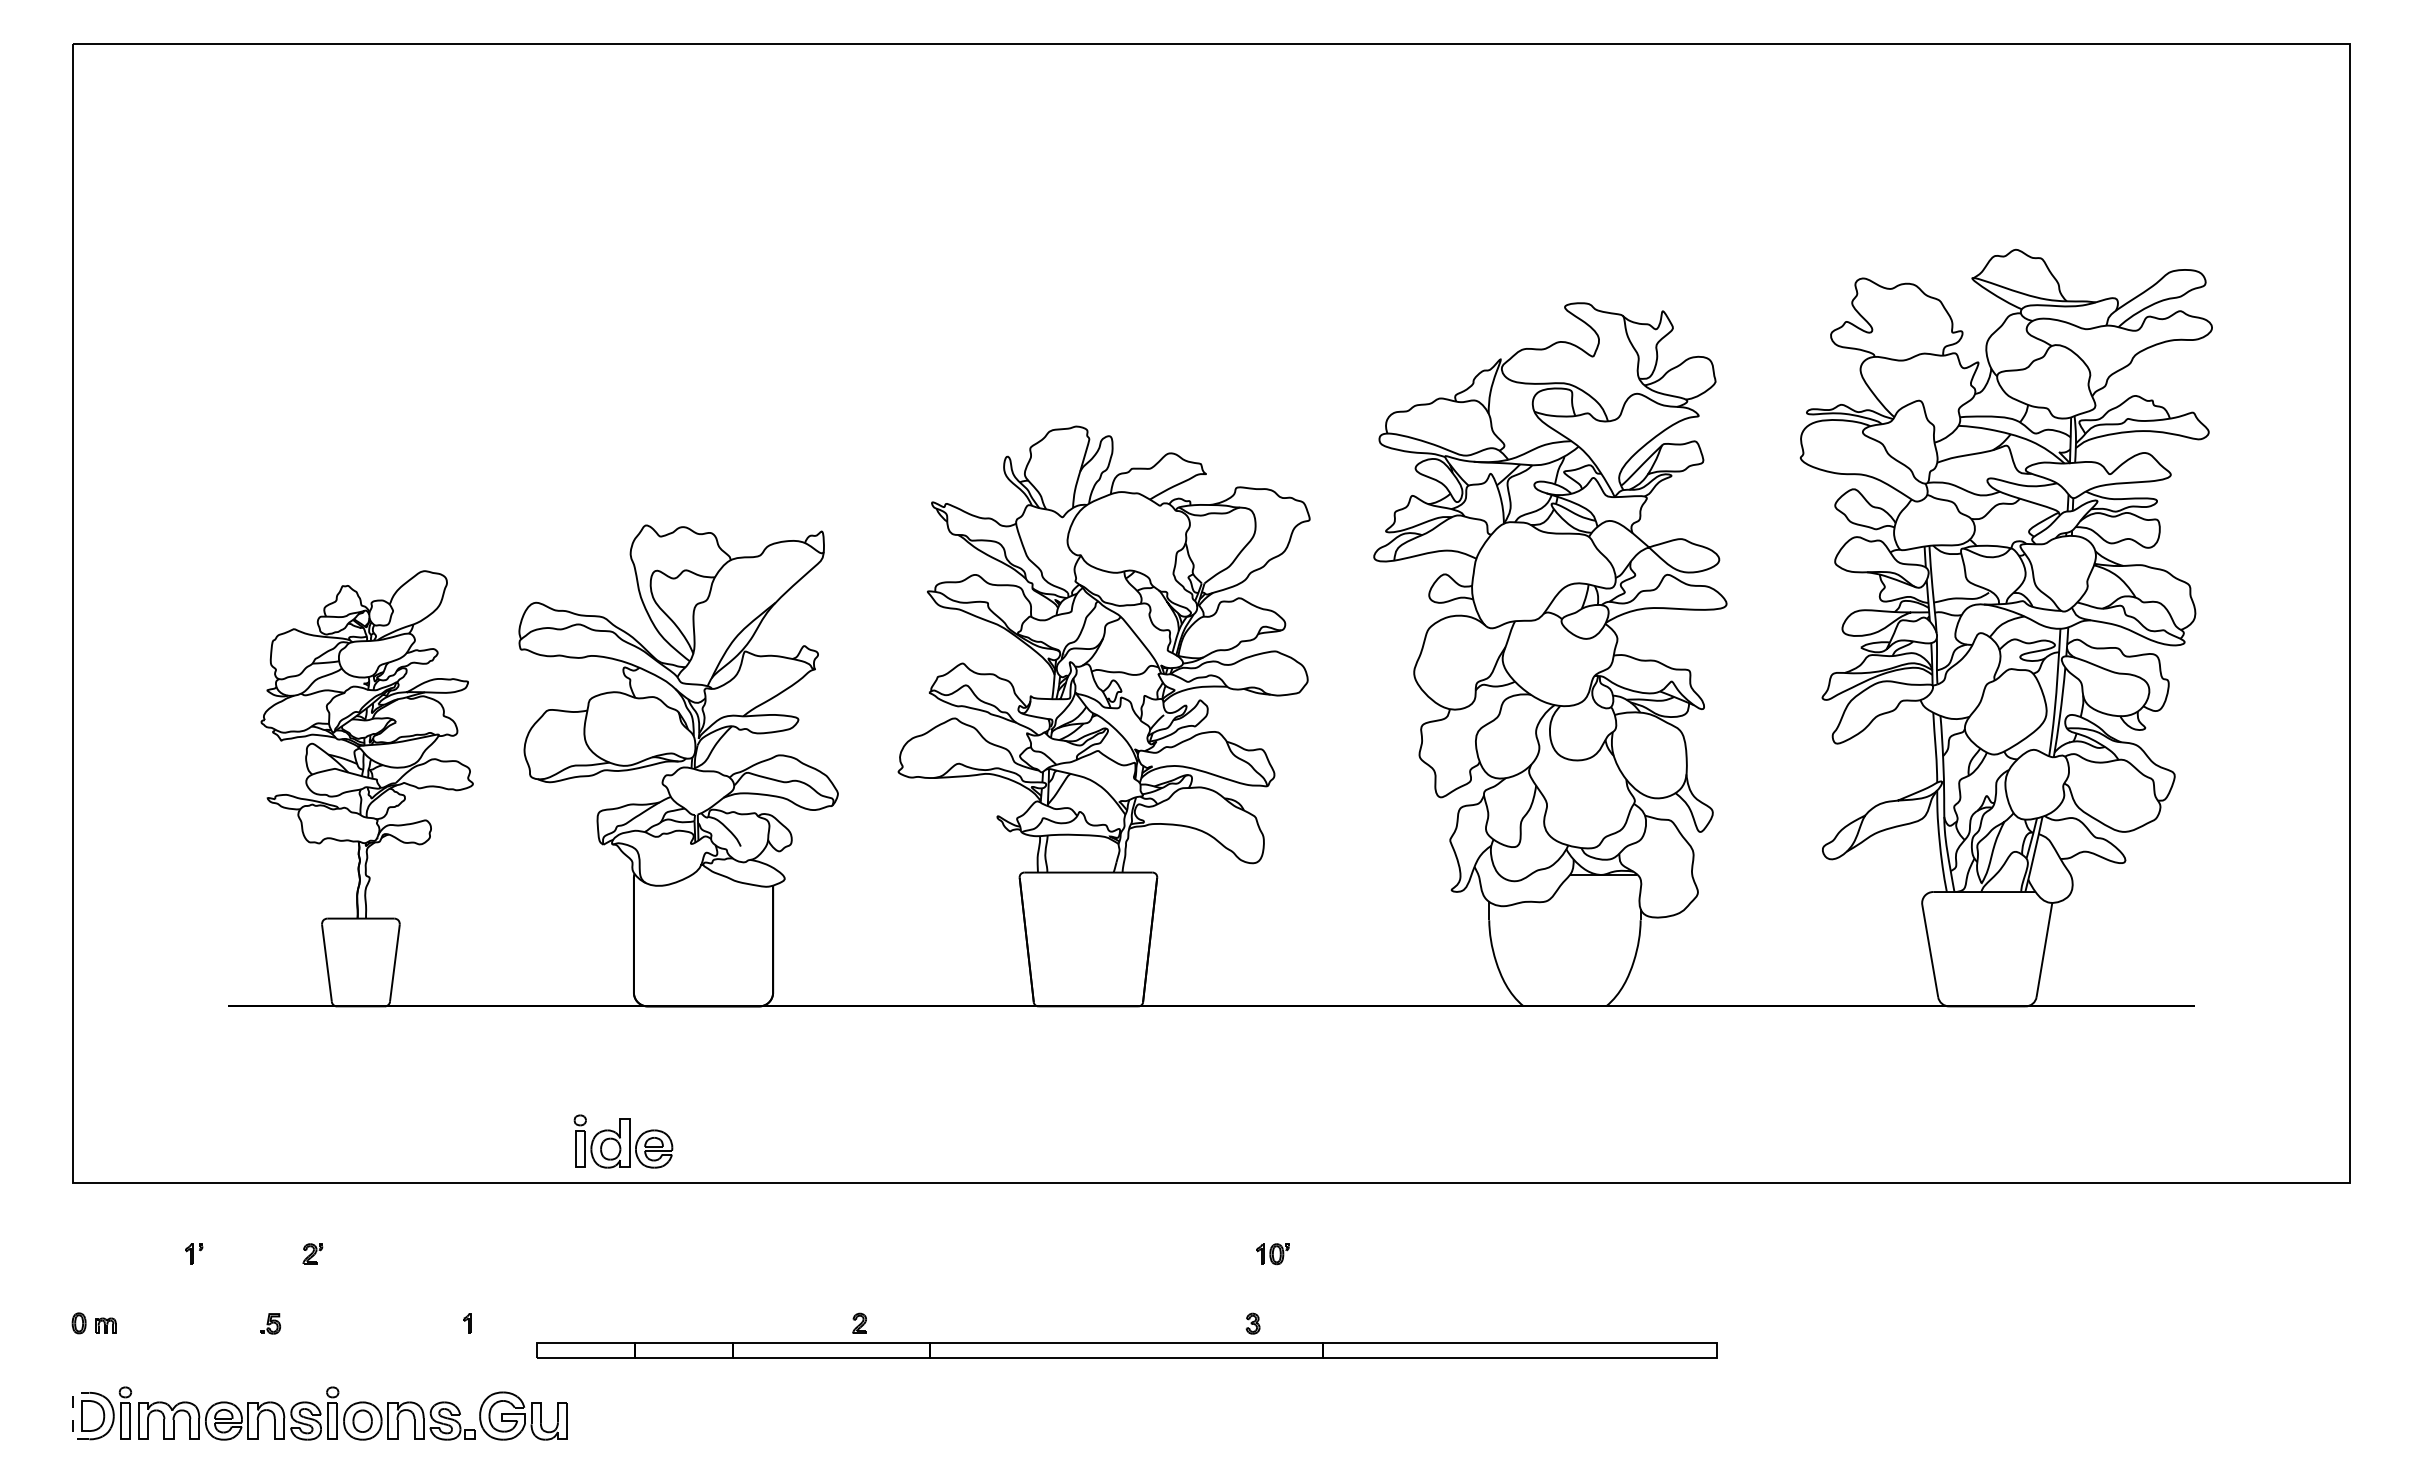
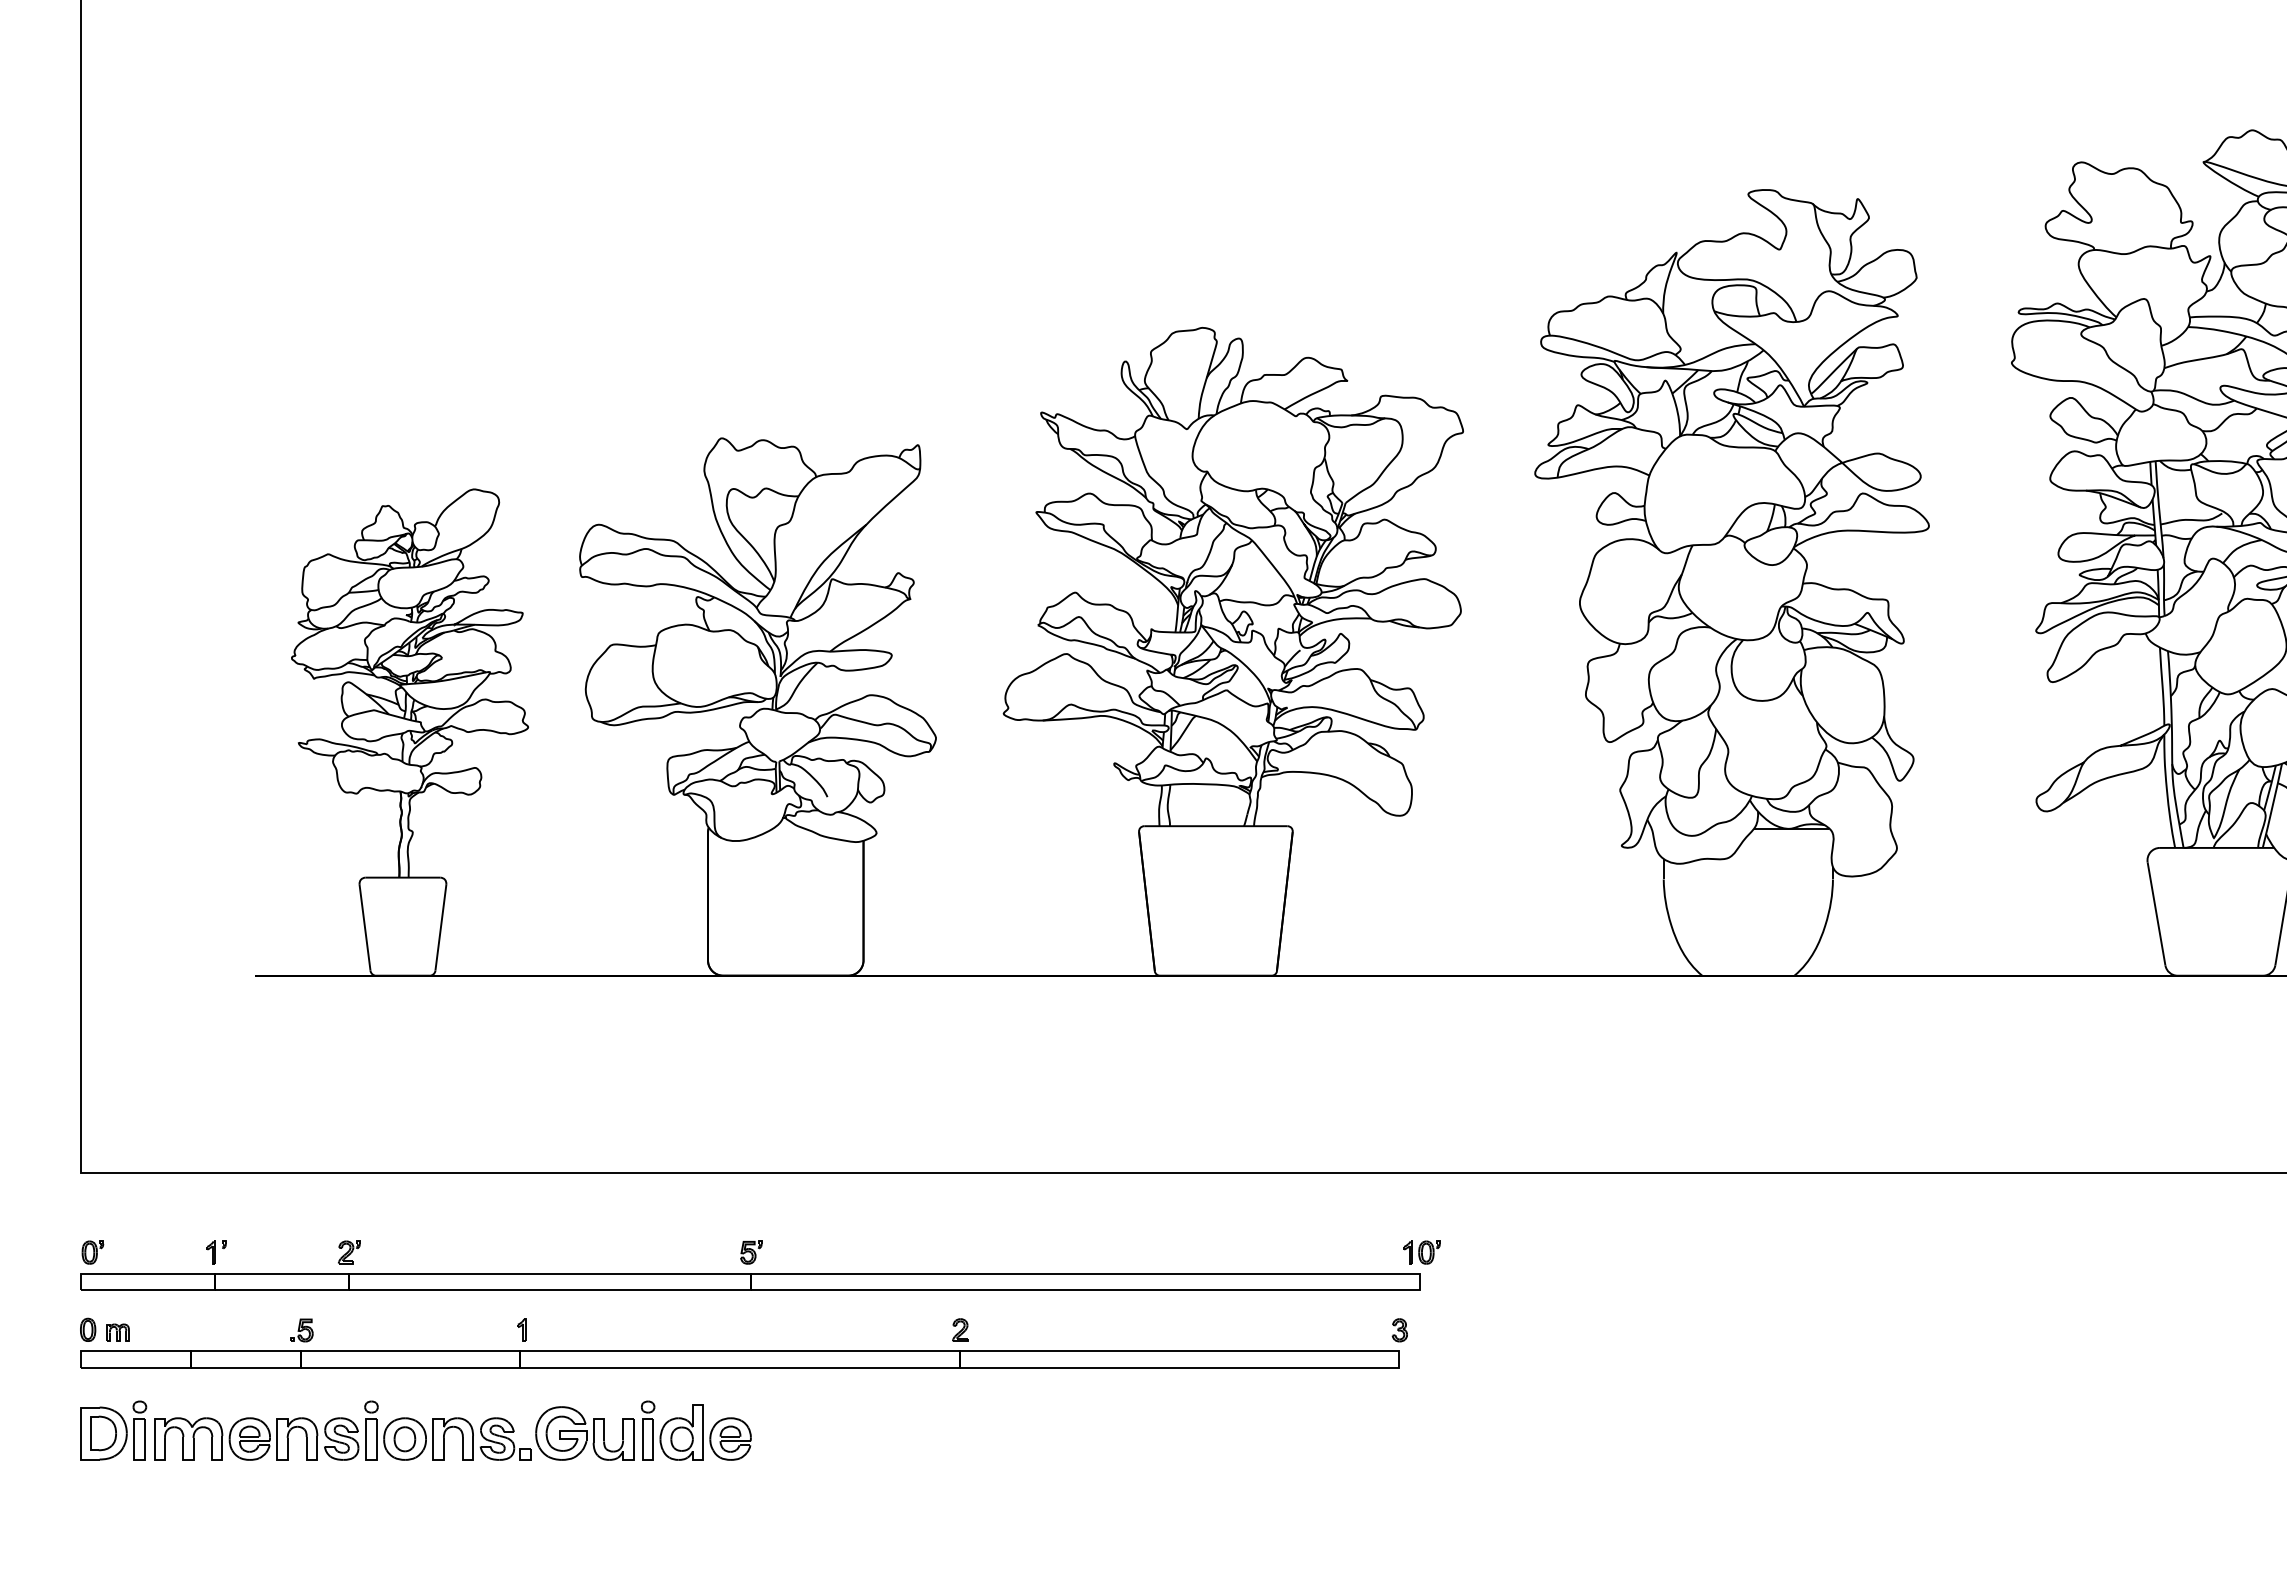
part: (623, 1141) -> (696, 1430), moved
part: (671, 1265) -> (750, 1265), added
part: (1126, 1350) -> (739, 1360), moved
line: (72, 1415) -> (80, 1432), dashed -> solid

